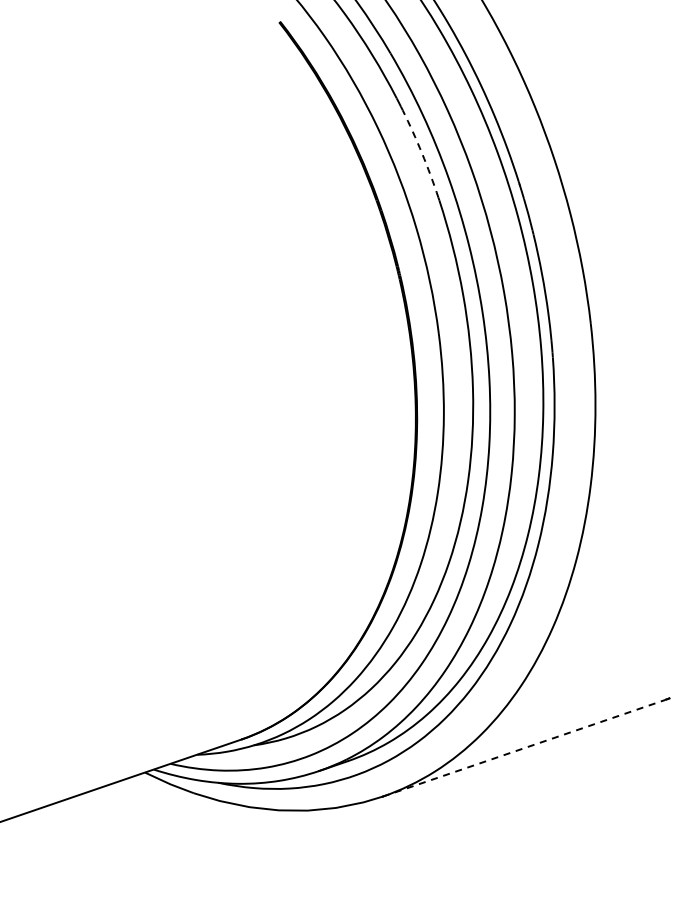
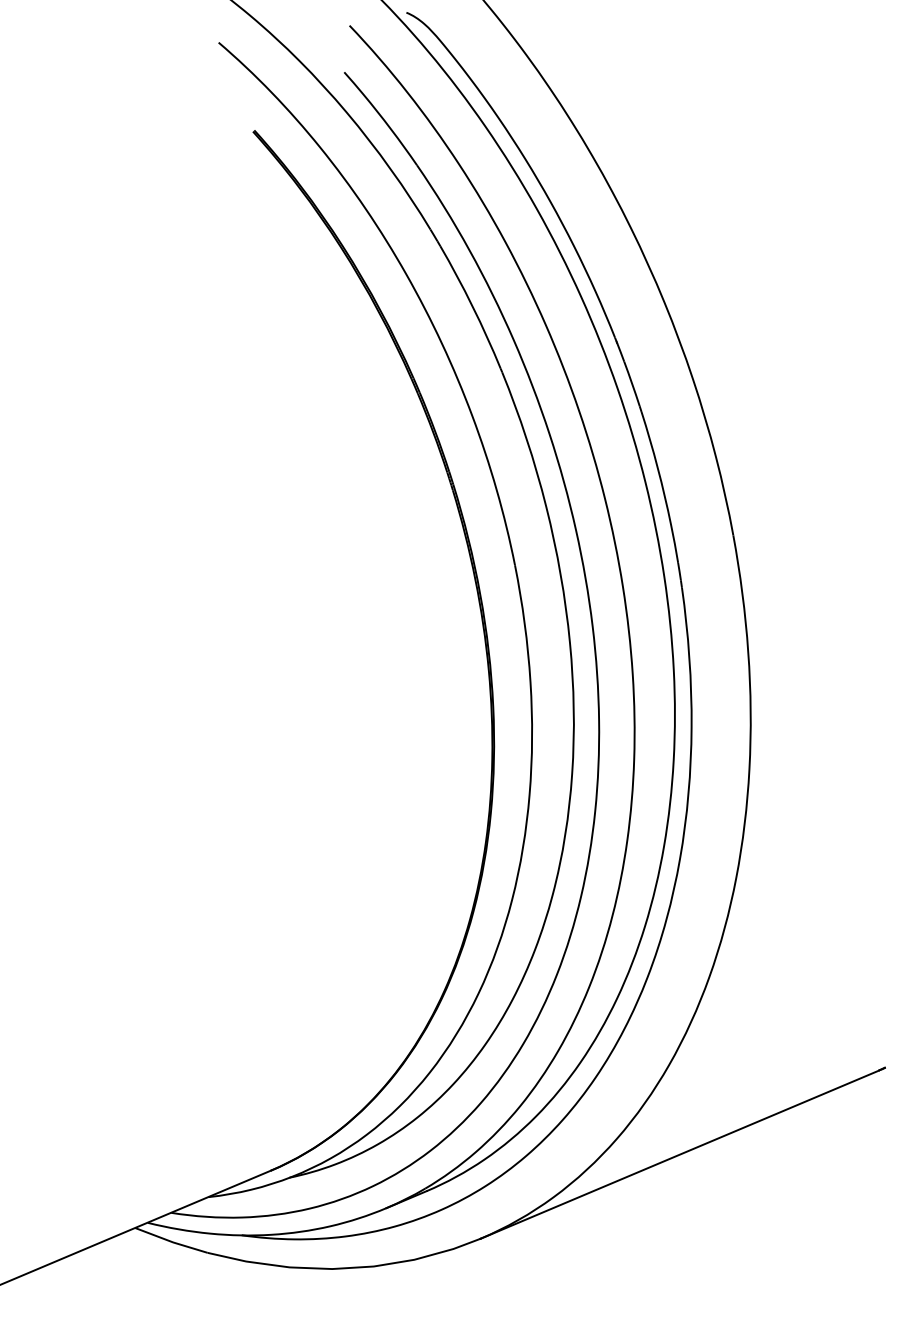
arc: (422, 153) -> (473, 306), dashed -> solid
line: (524, 748) -> (680, 1154), dashed -> solid

